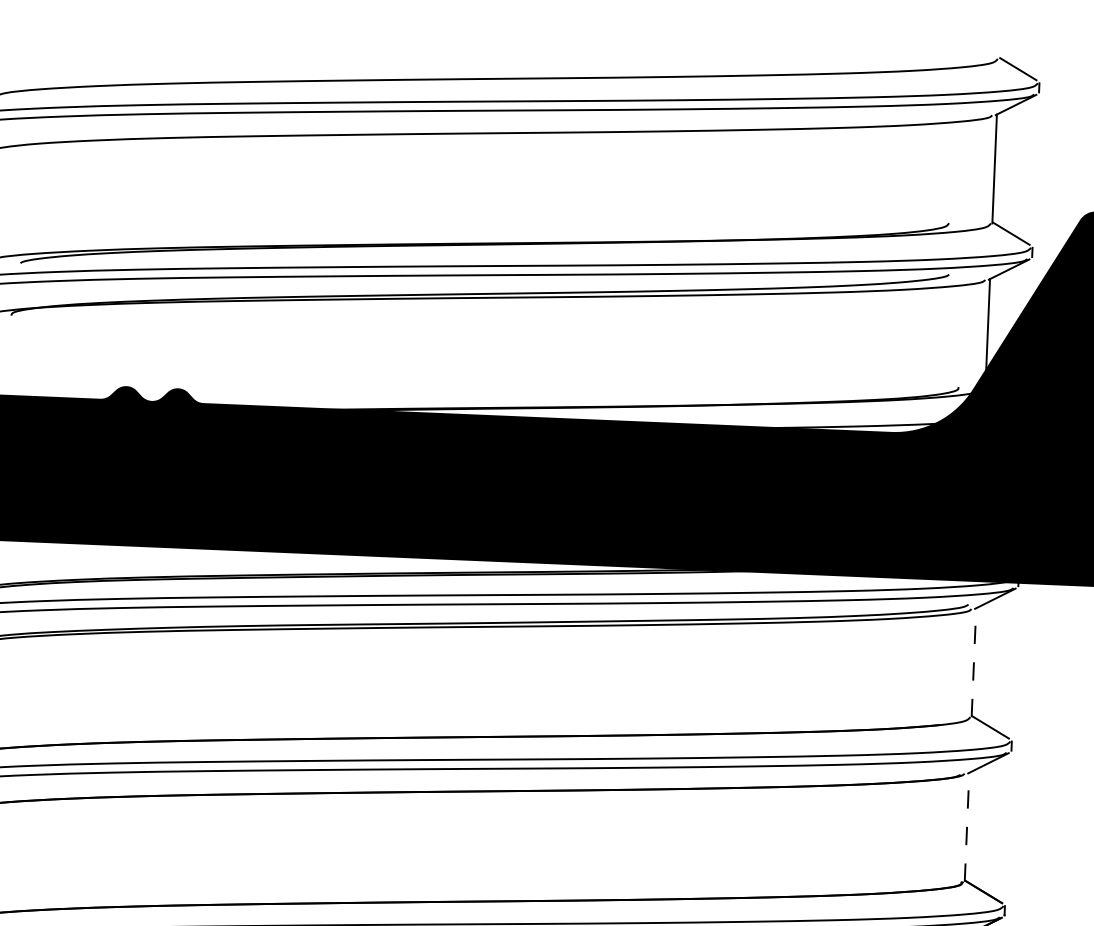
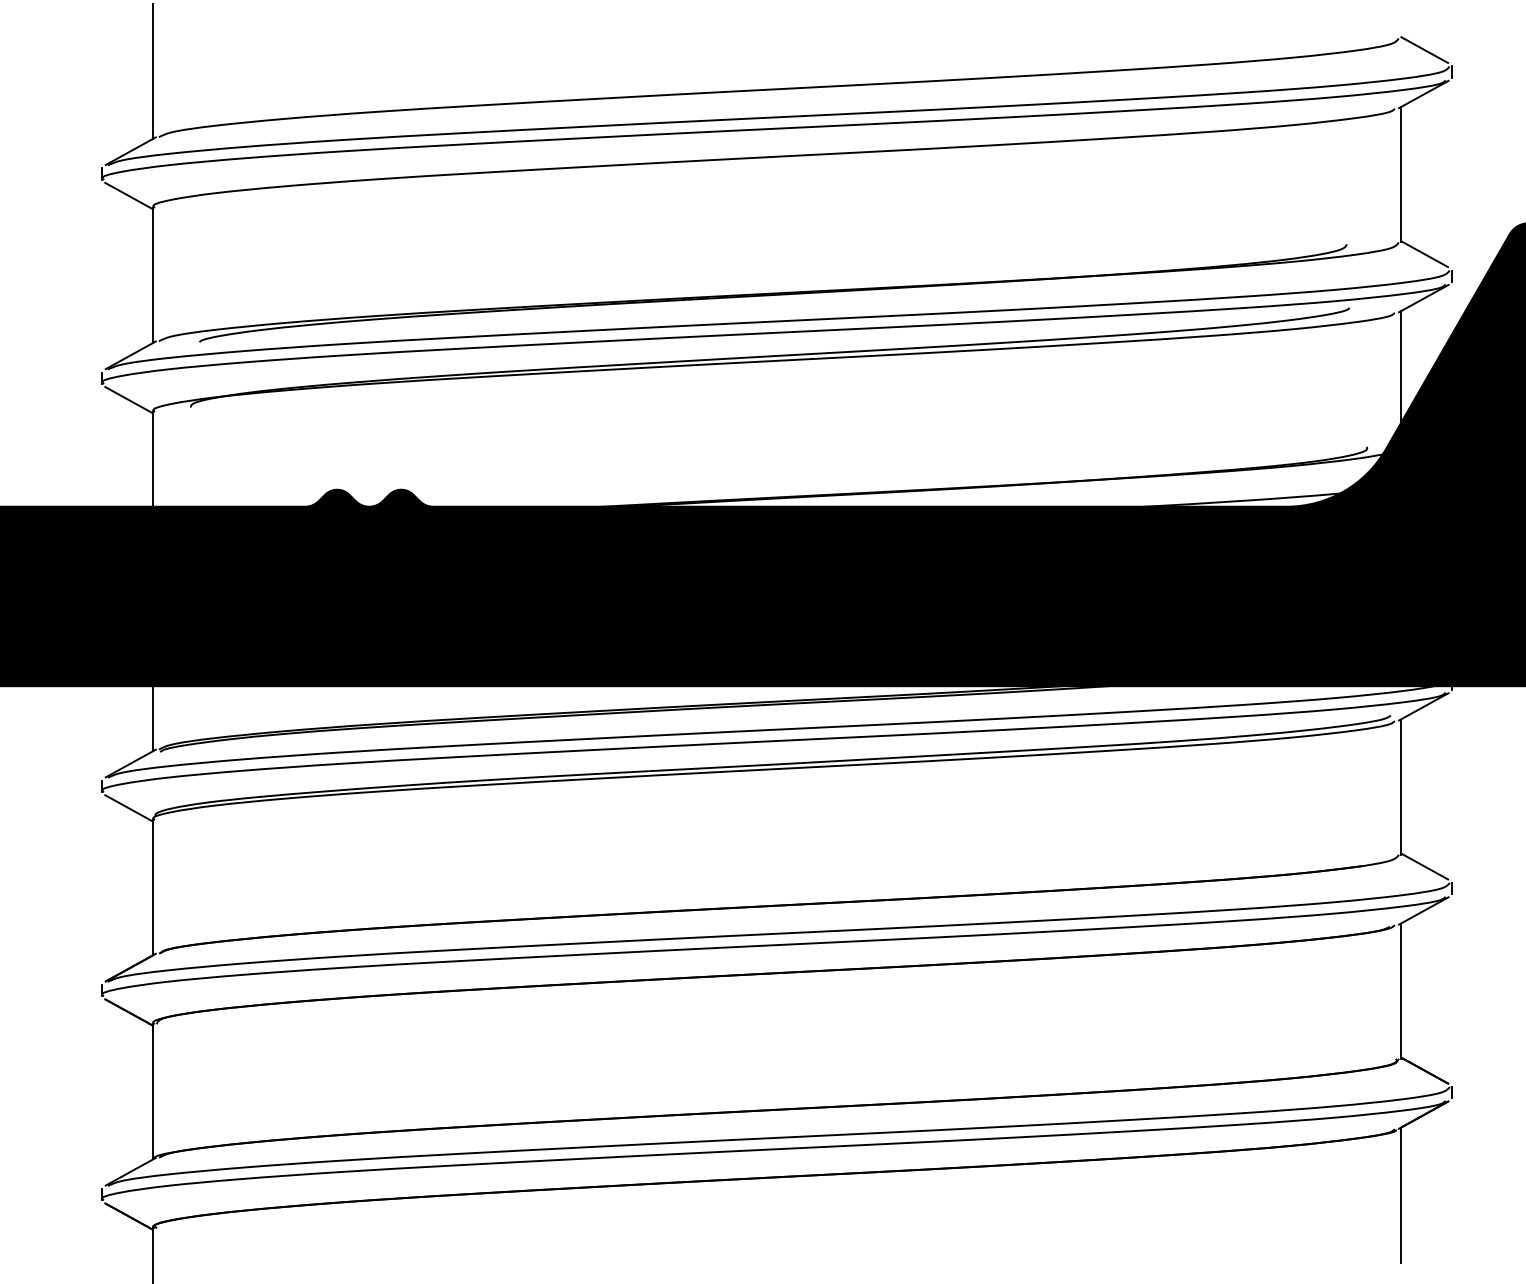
line: (973, 662) -> (1400, 787), dashed -> solid
line: (966, 827) -> (1400, 991), dashed -> solid

